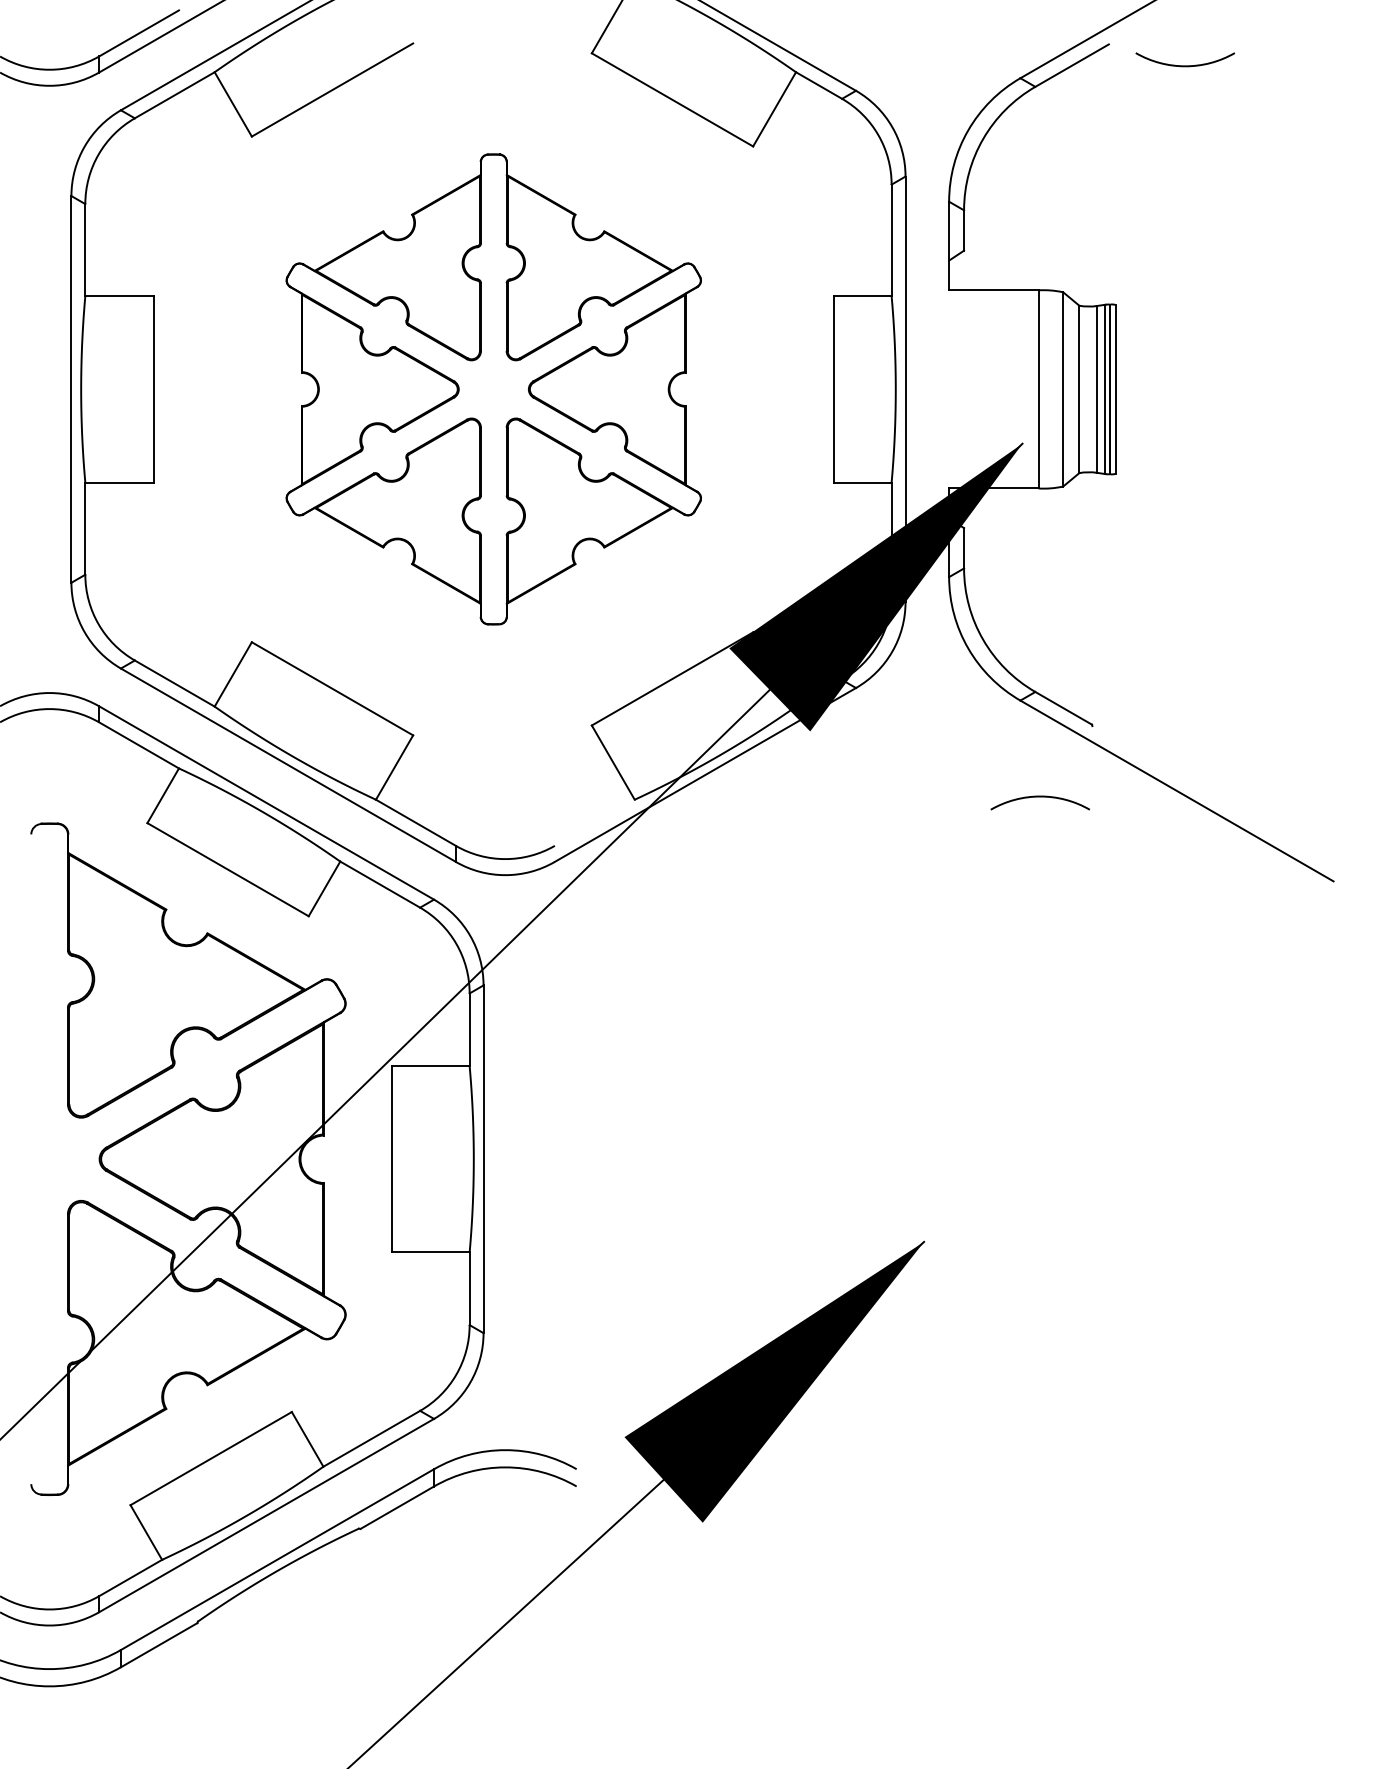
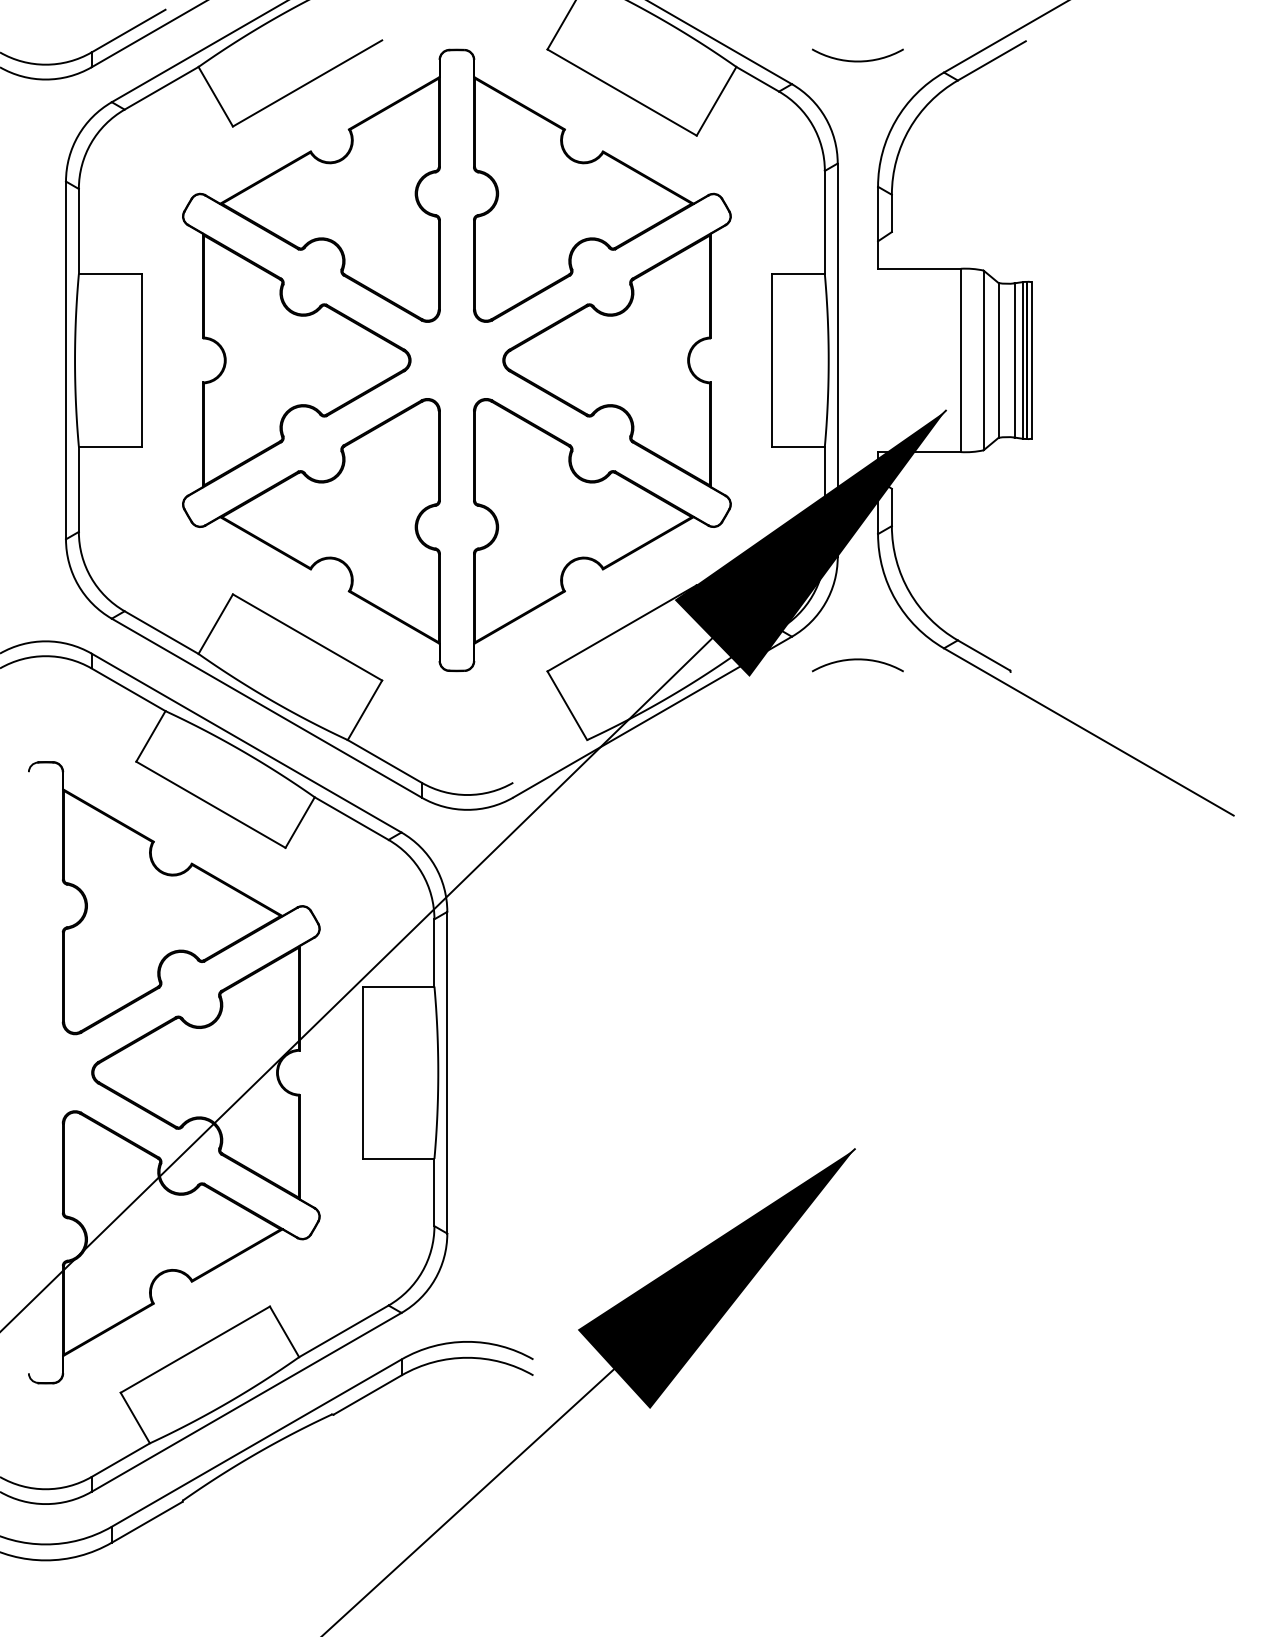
arc: (1185, 65) -> (858, 60), moved
part: (493, 389) -> (456, 360), size x1.43
arc: (1039, 797) -> (857, 660), moved

